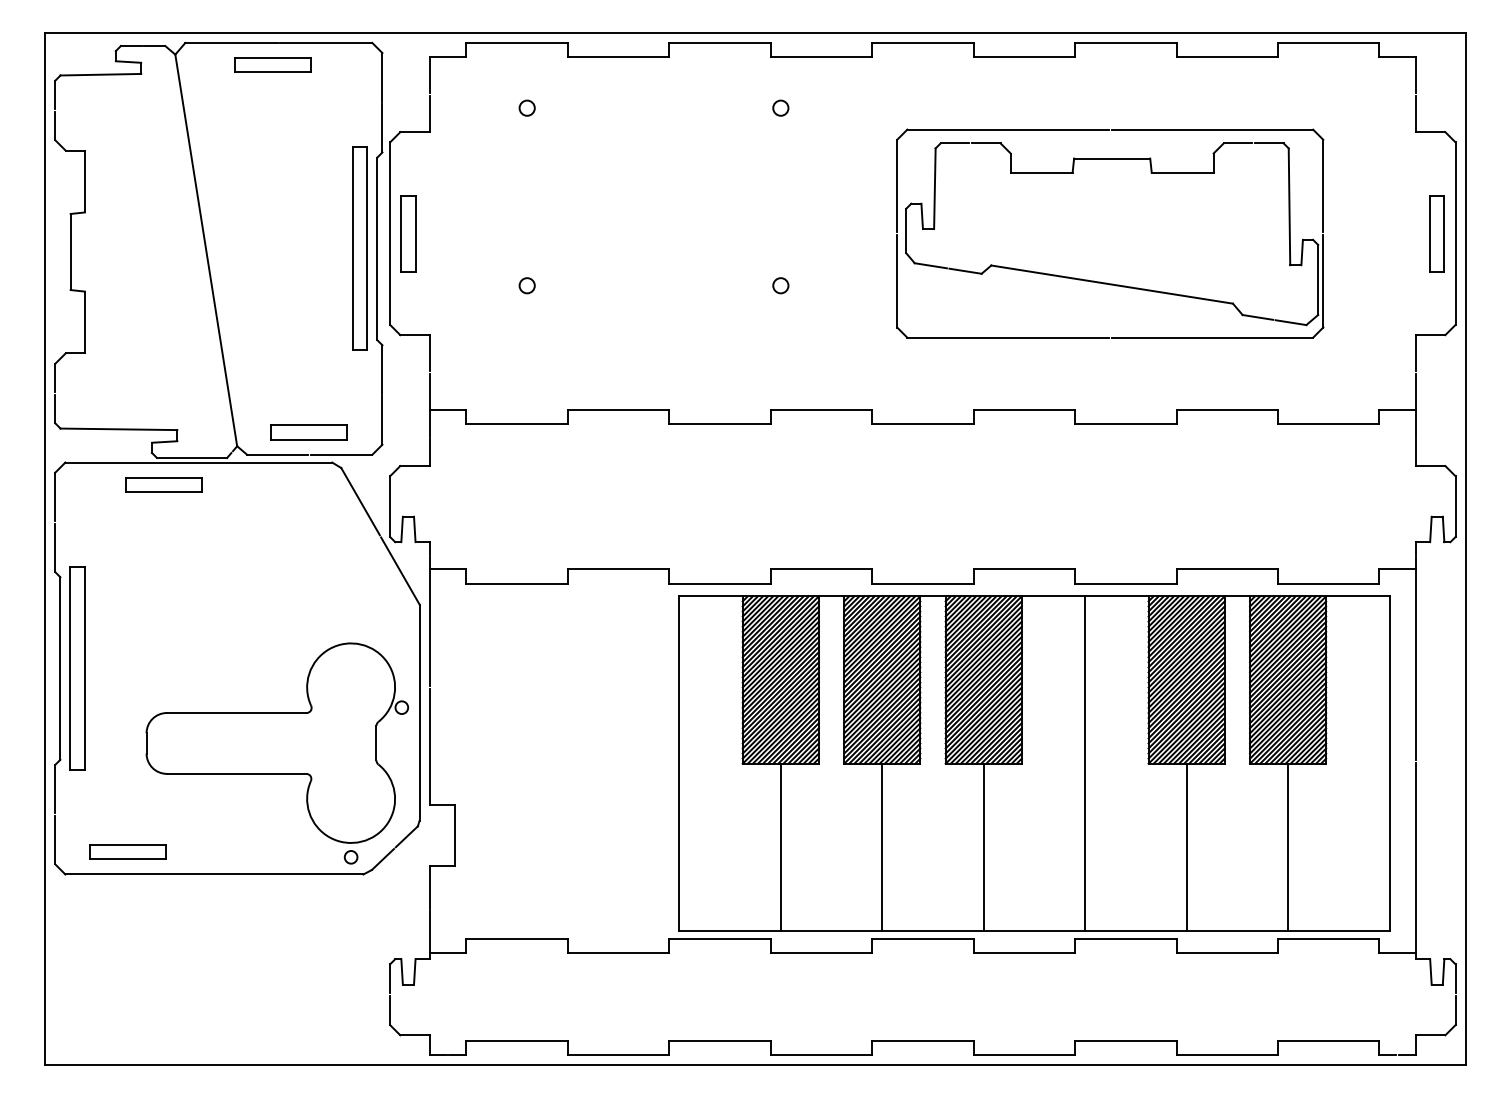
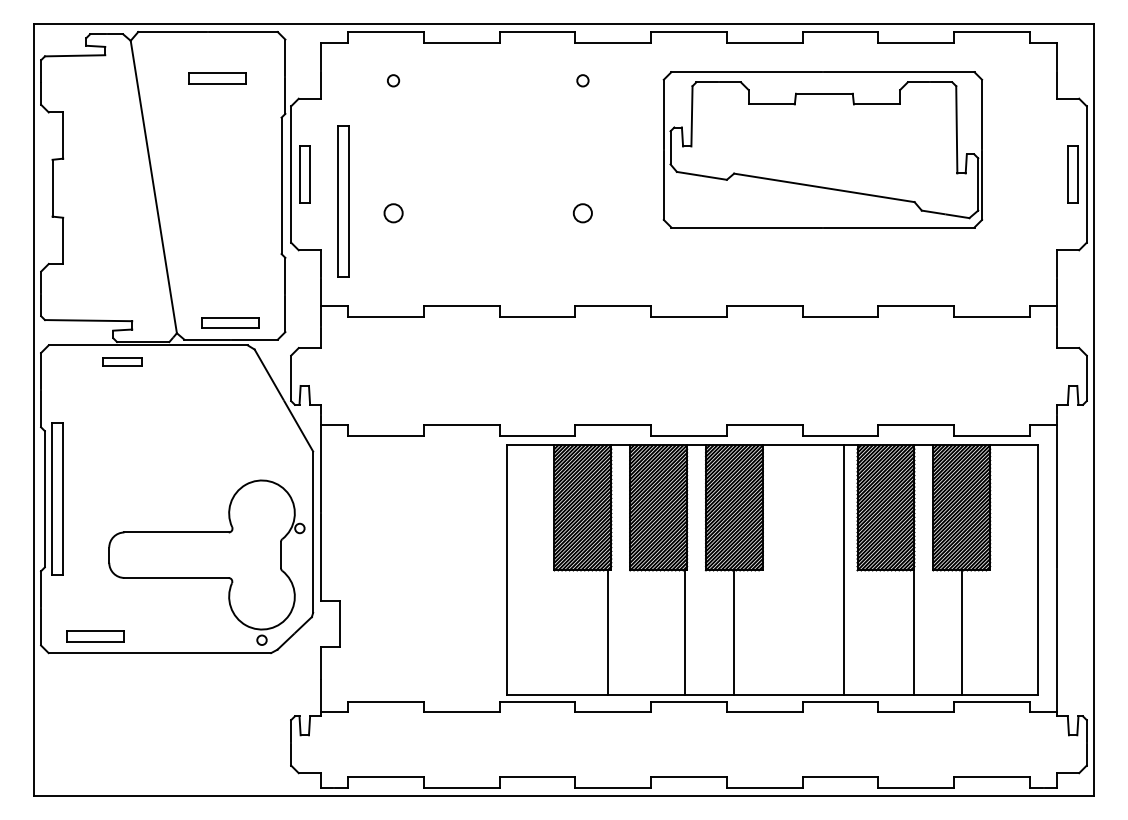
part: (272, 64) -> (216, 78), moved
part: (359, 248) -> (342, 201), moved
part: (1100, 281) -> (815, 185), moved
circle: (526, 285) -> (392, 213), size x1.6
circle: (780, 285) -> (582, 213), size x1.6
part: (163, 484) -> (121, 361), size x0.7
line: (1085, 763) -> (844, 570), moved
line: (780, 847) -> (608, 632), moved
line: (882, 847) -> (684, 632), moved
line: (1186, 847) -> (914, 632), moved

